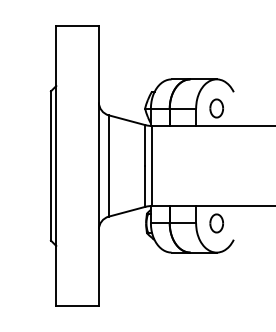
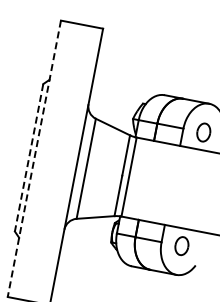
line: (50, 165) -> (28, 157), solid -> dashed
line: (56, 165) -> (34, 158), solid -> dashed

